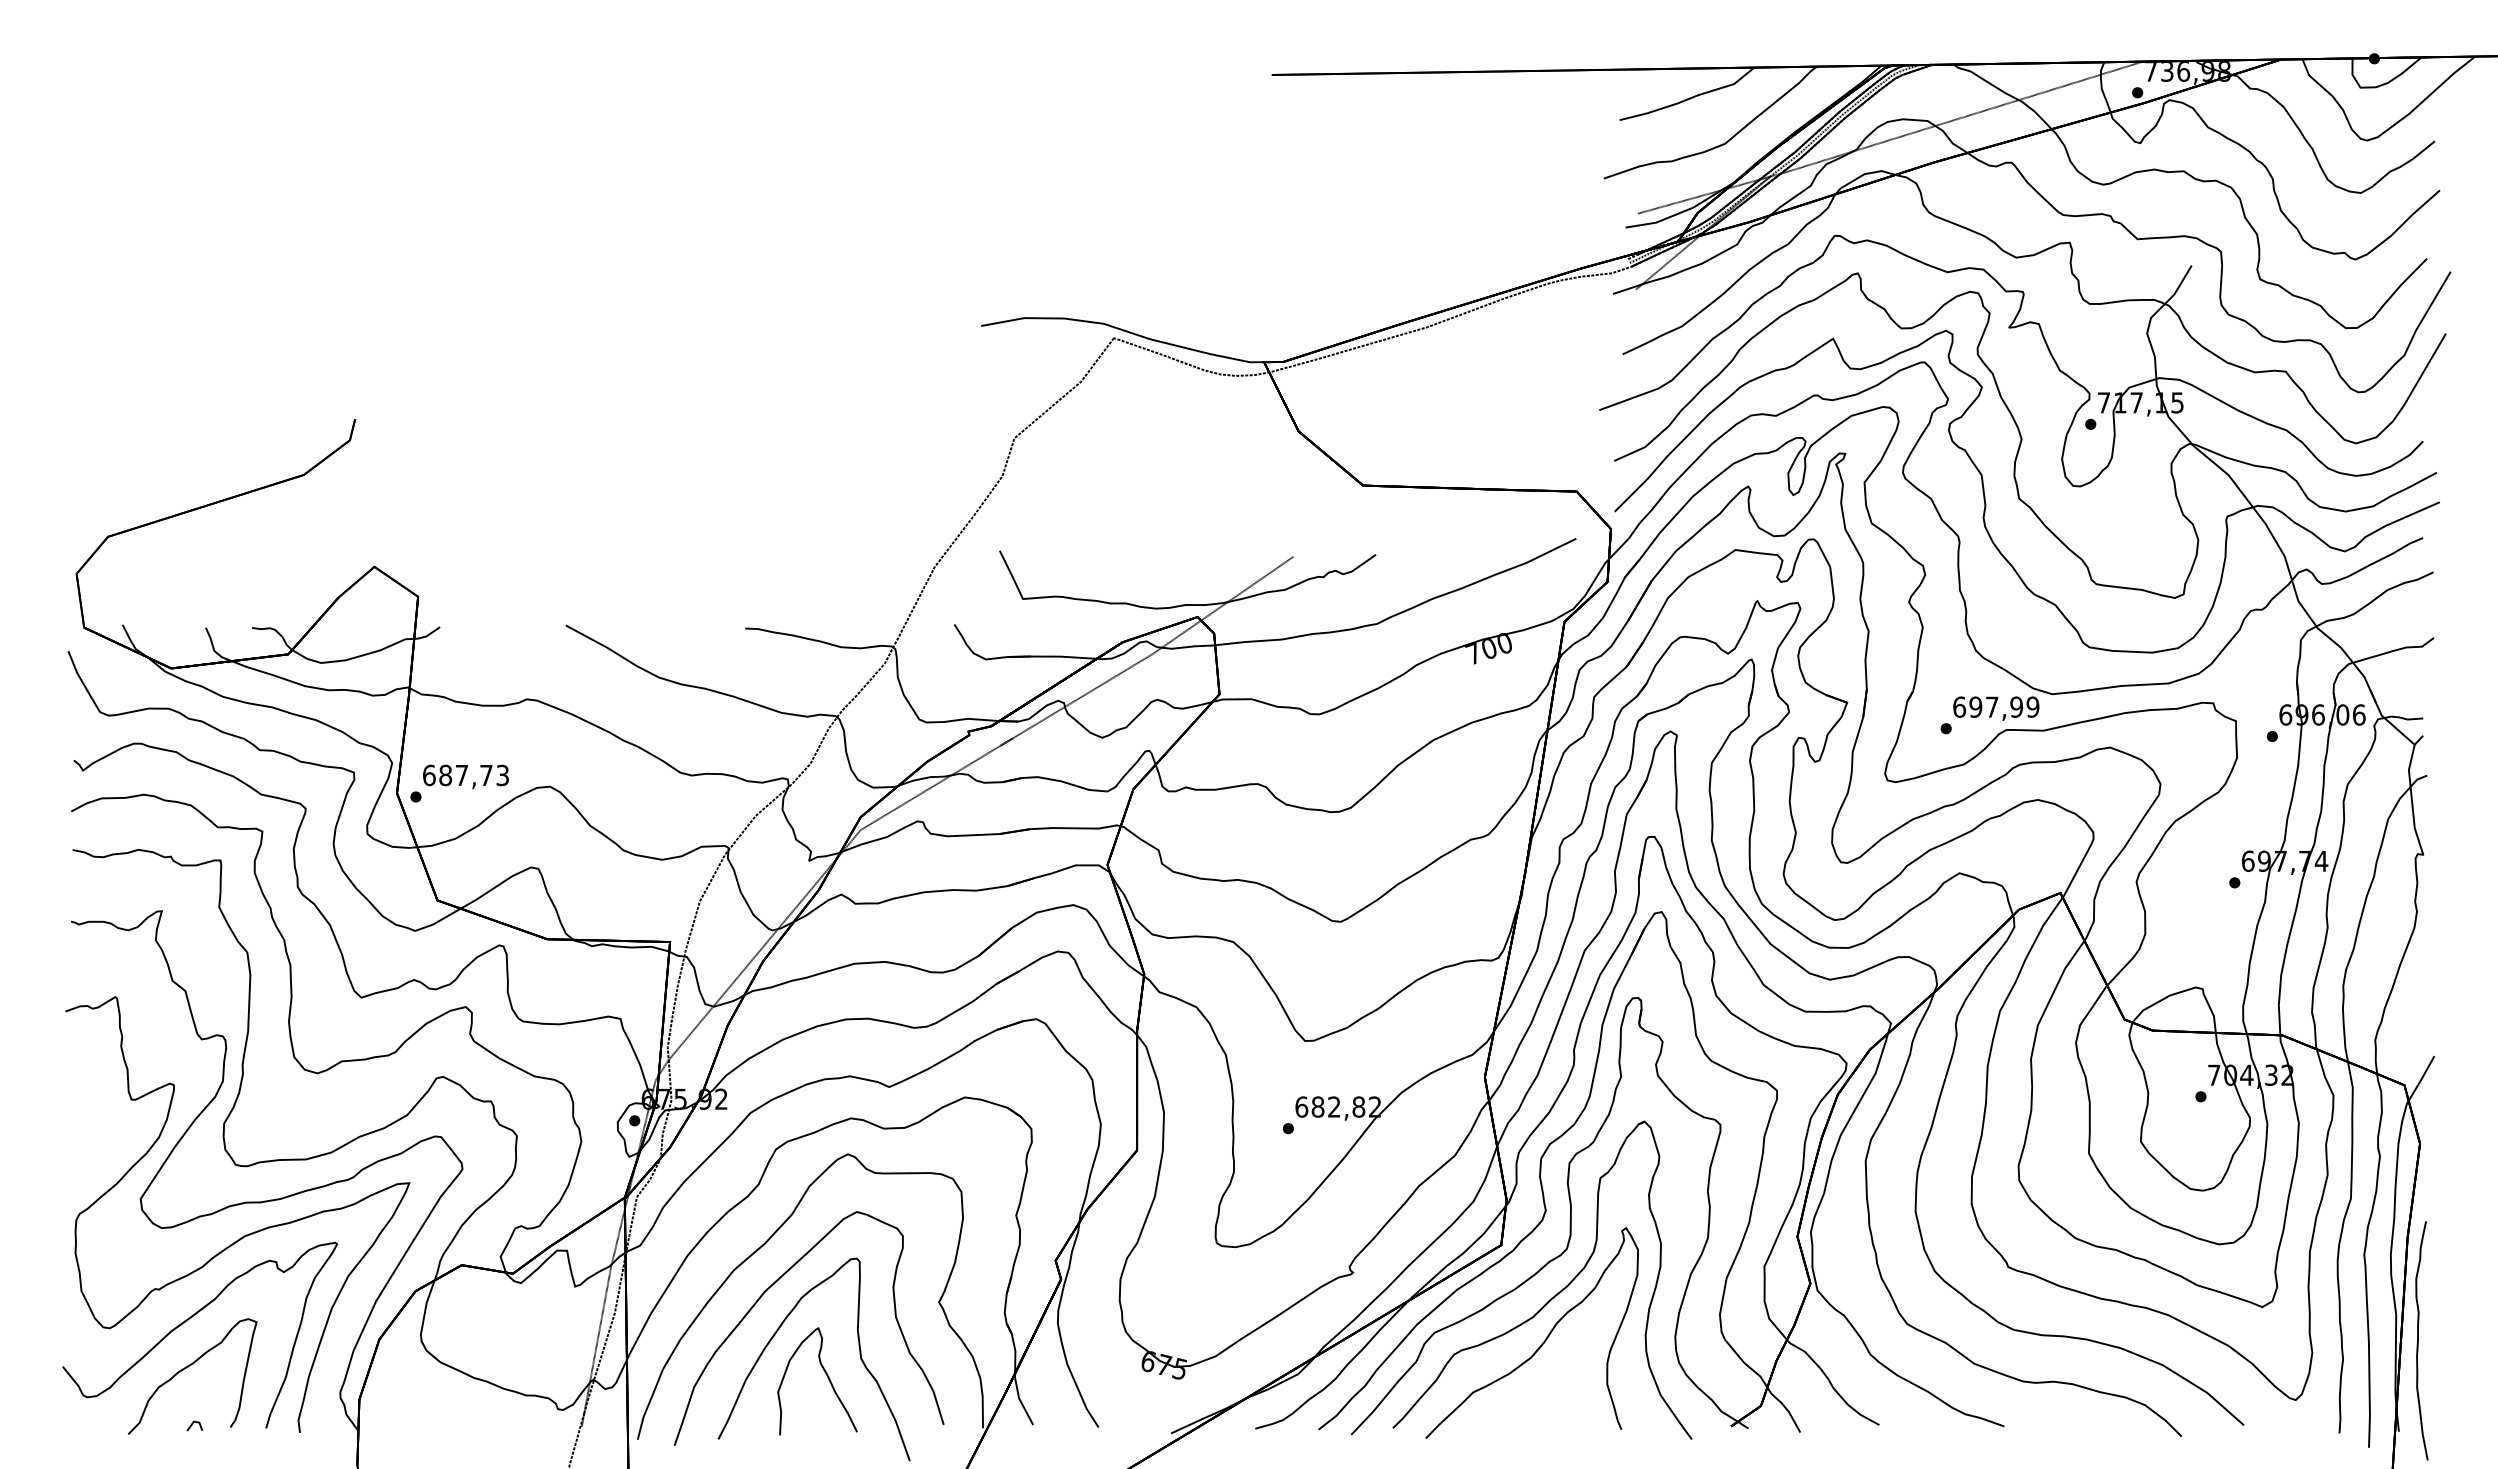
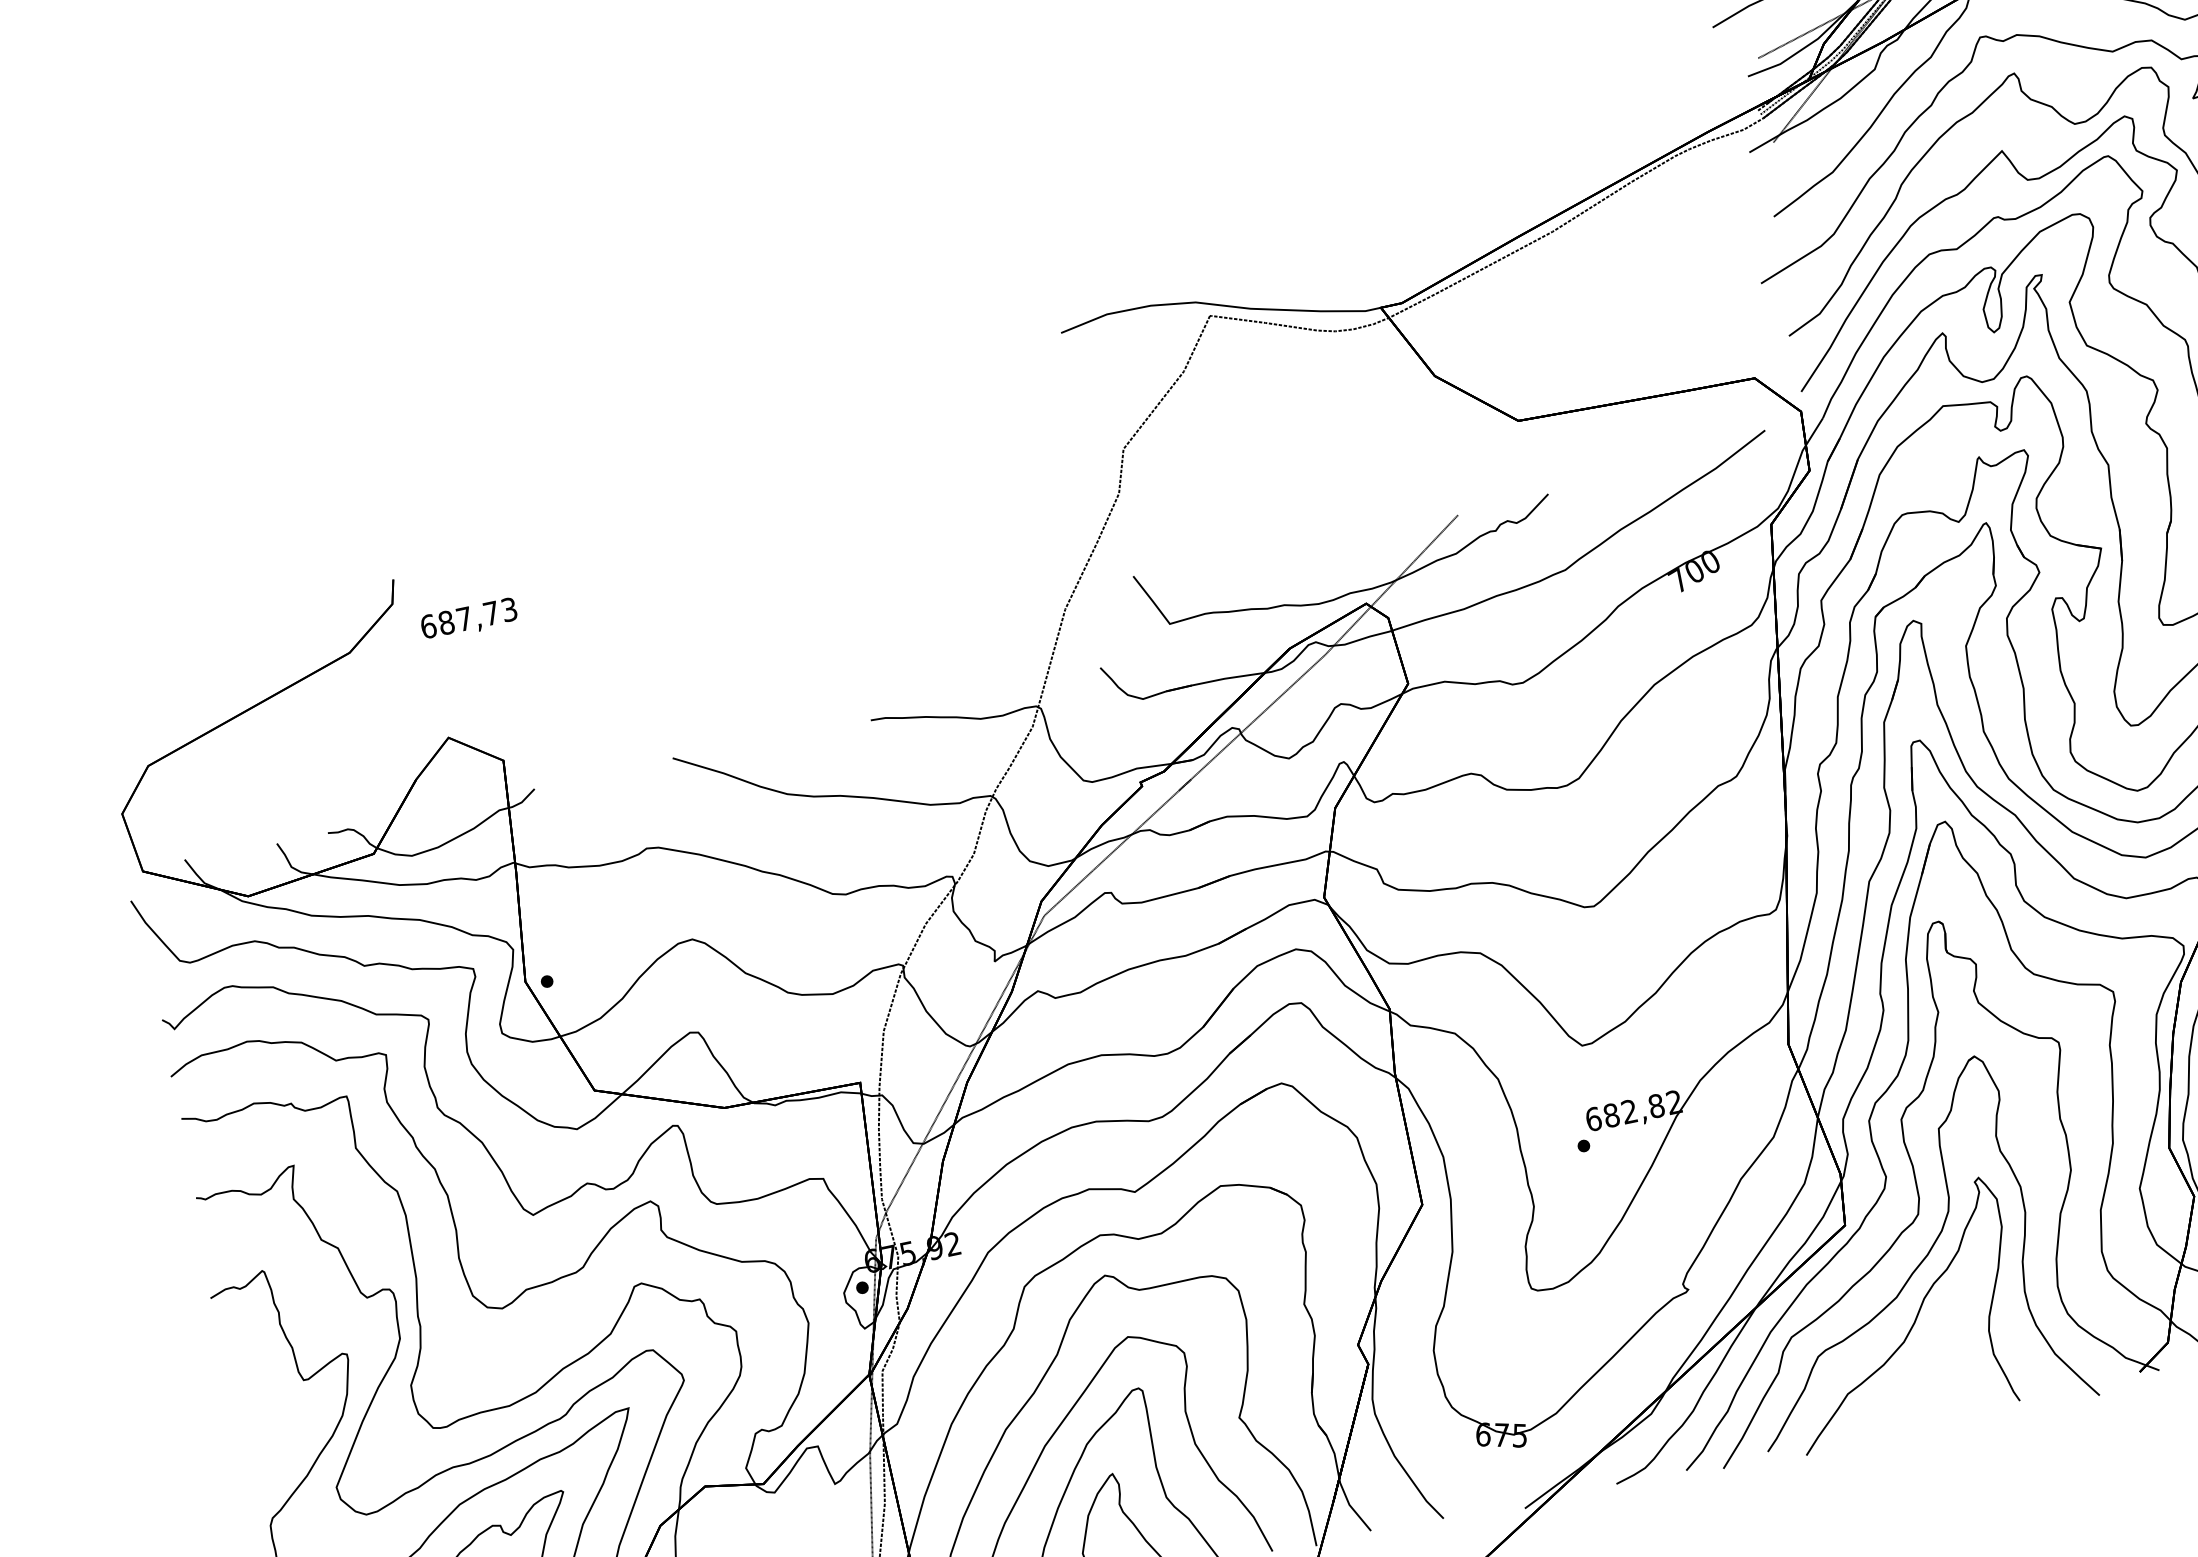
text: (465, 776) -> (468, 619), moved

